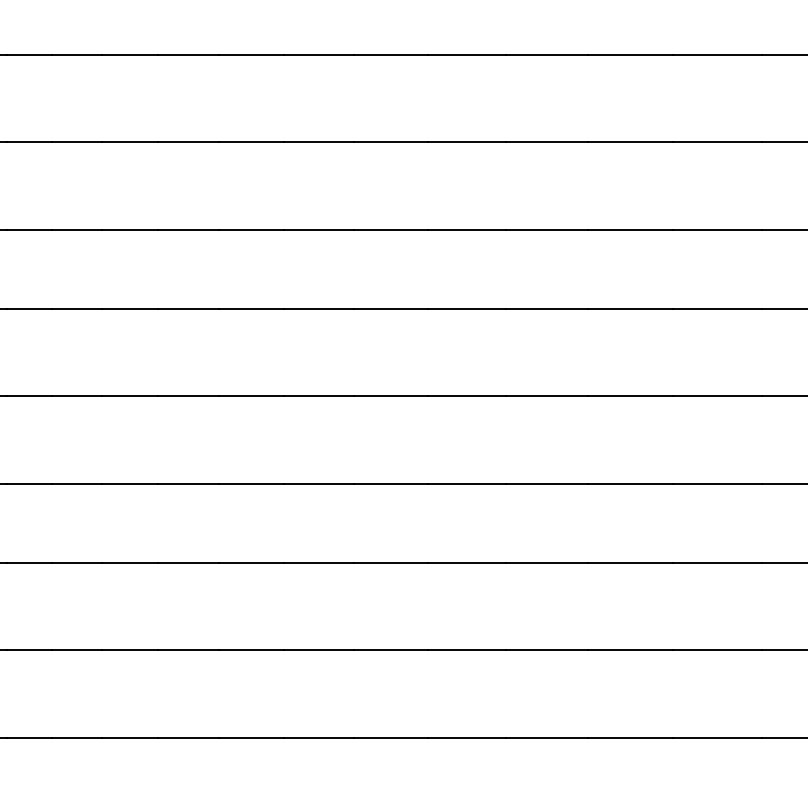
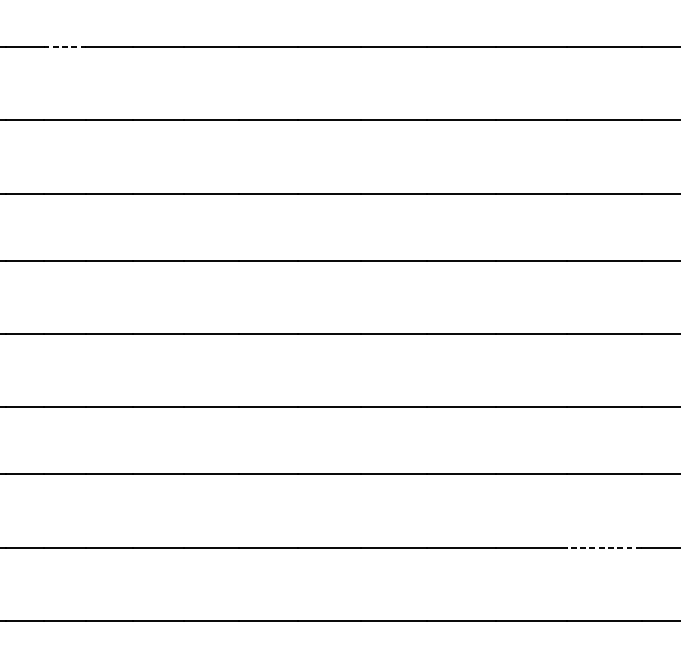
line: (76, 55) -> (64, 46), solid -> dashed
line: (717, 650) -> (604, 548), solid -> dashed

